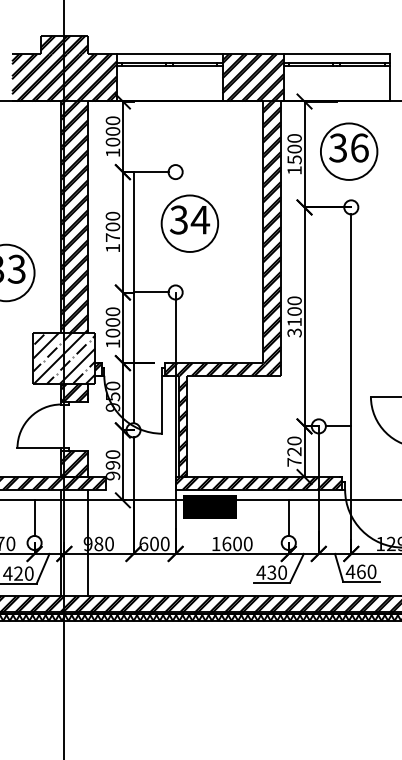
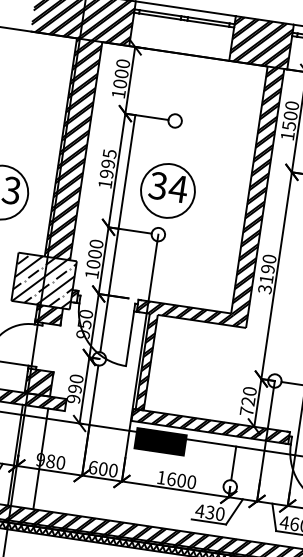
part: (189, 223) -> (167, 190), moved
text: (112, 226) -> (107, 163), 1700 -> 1995
text: (294, 311) -> (267, 269), 3100 -> 3190

